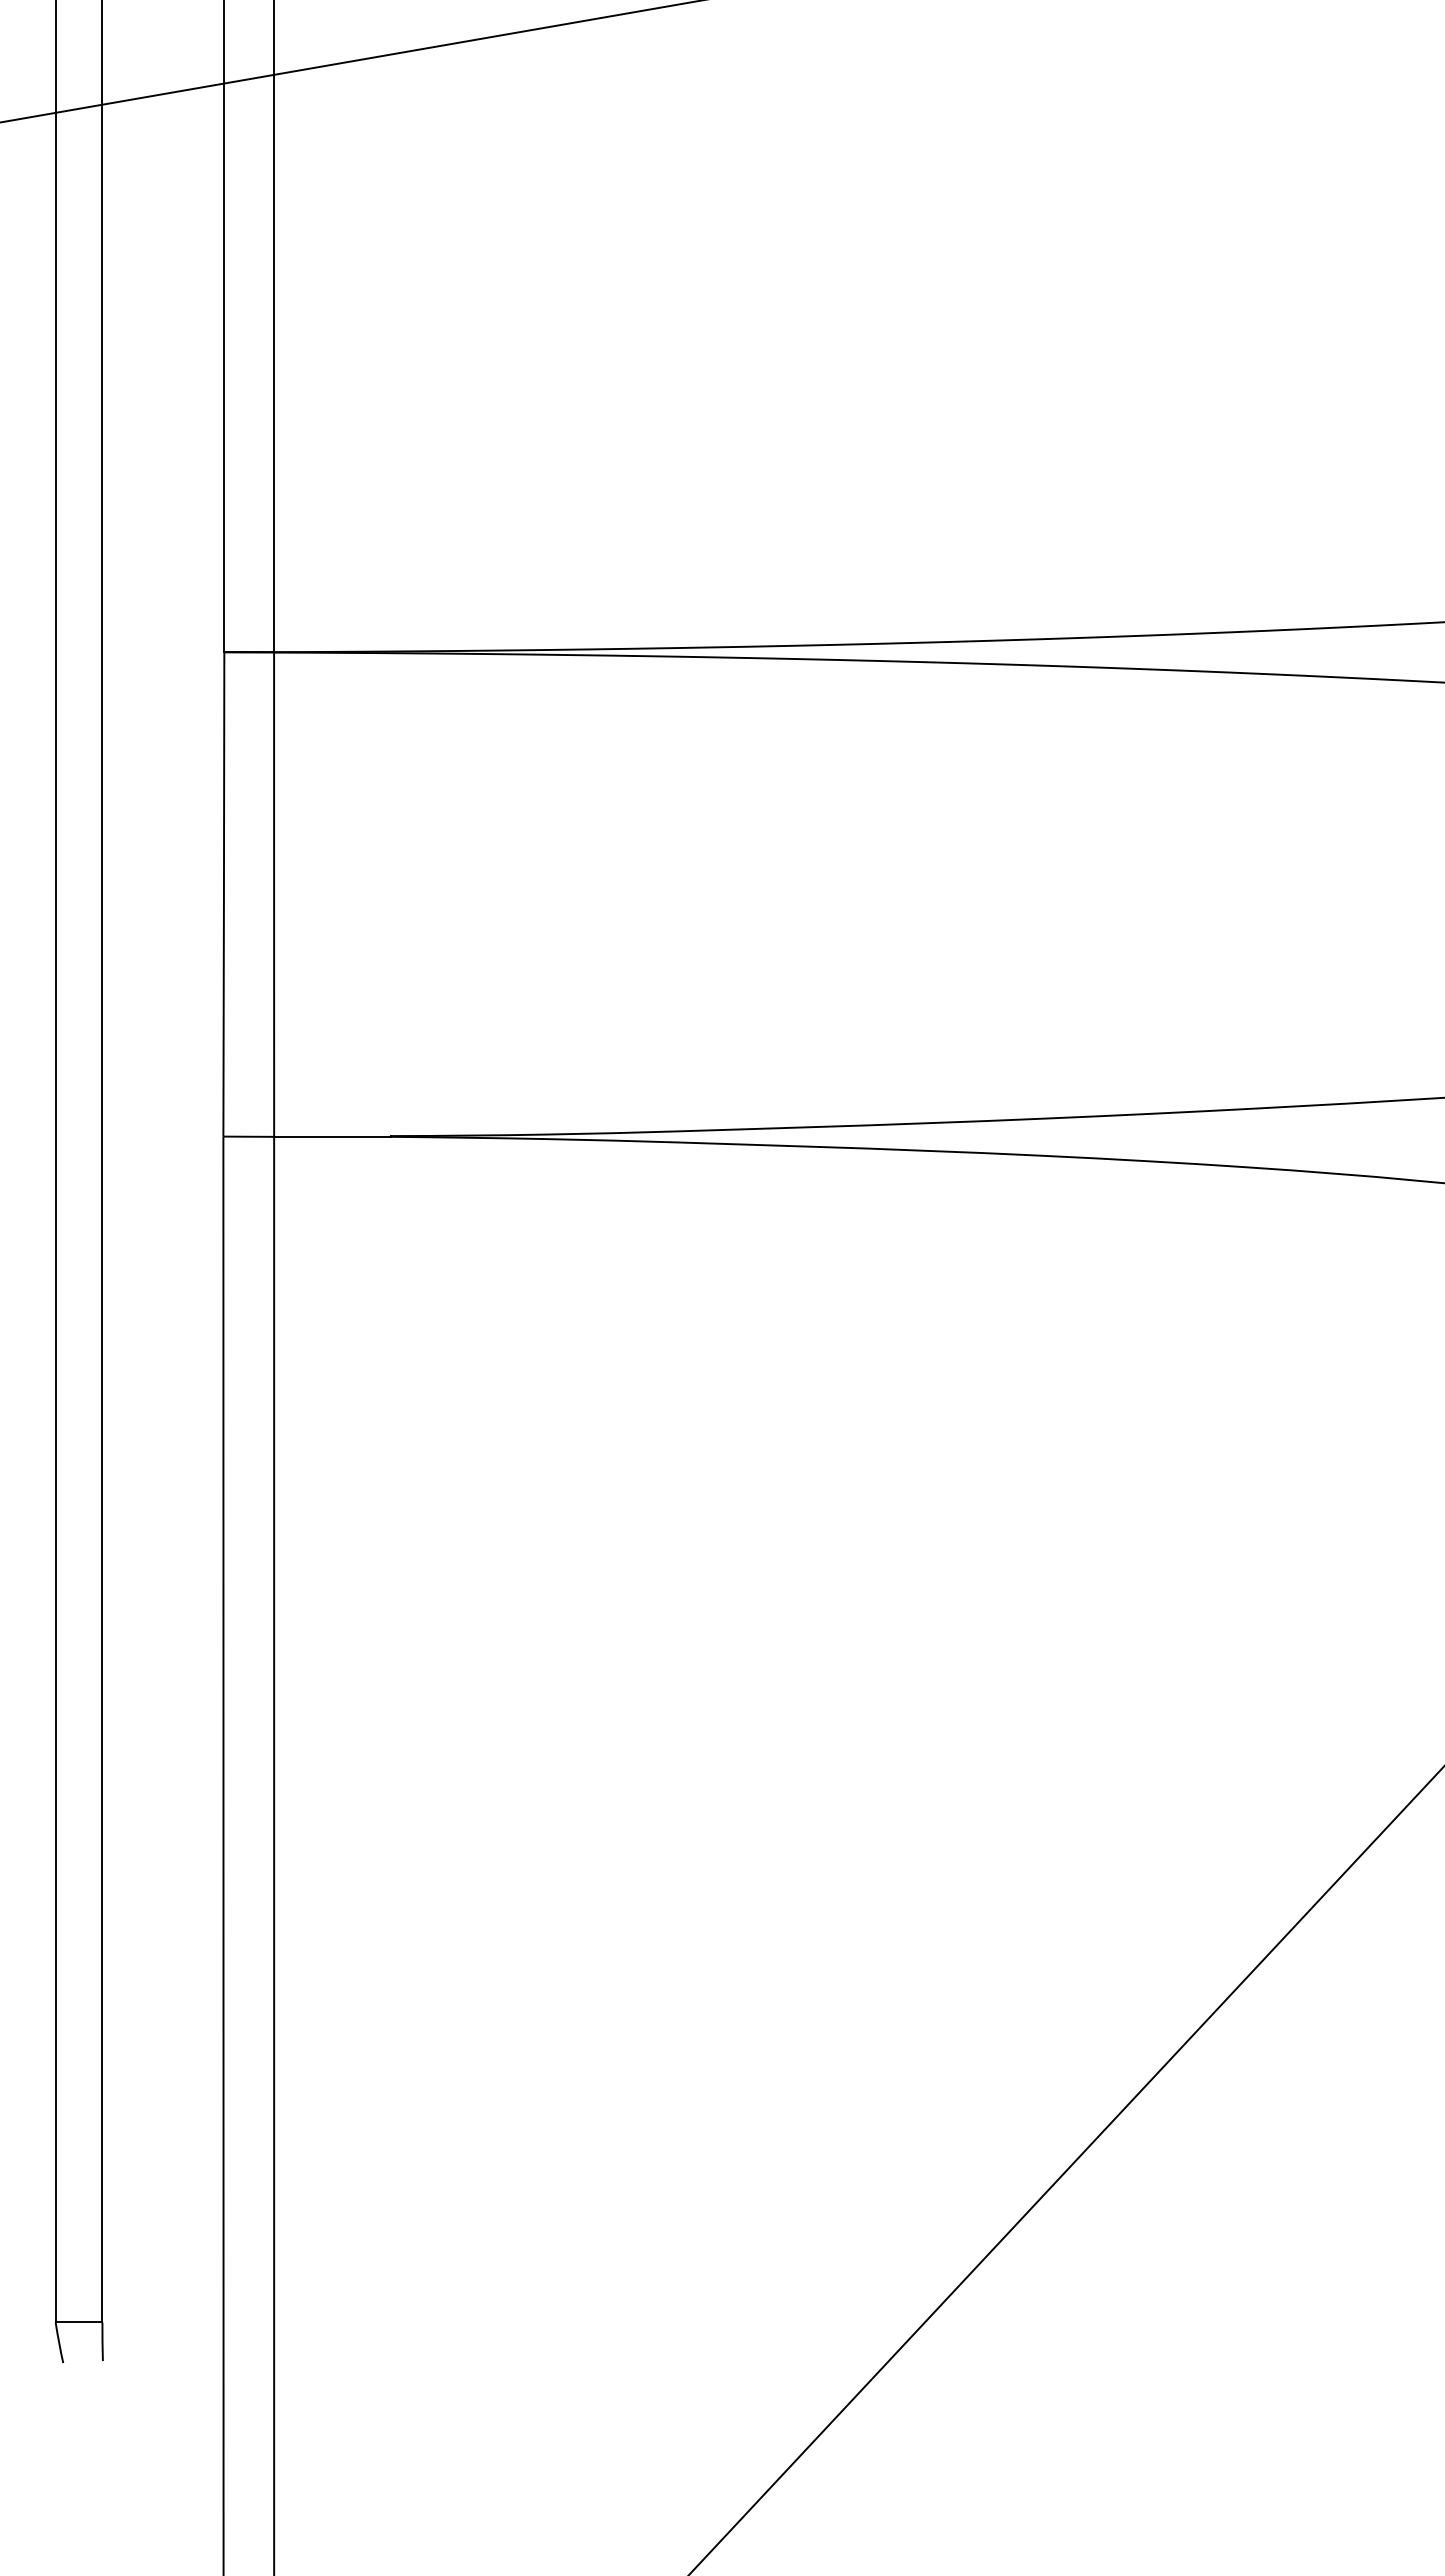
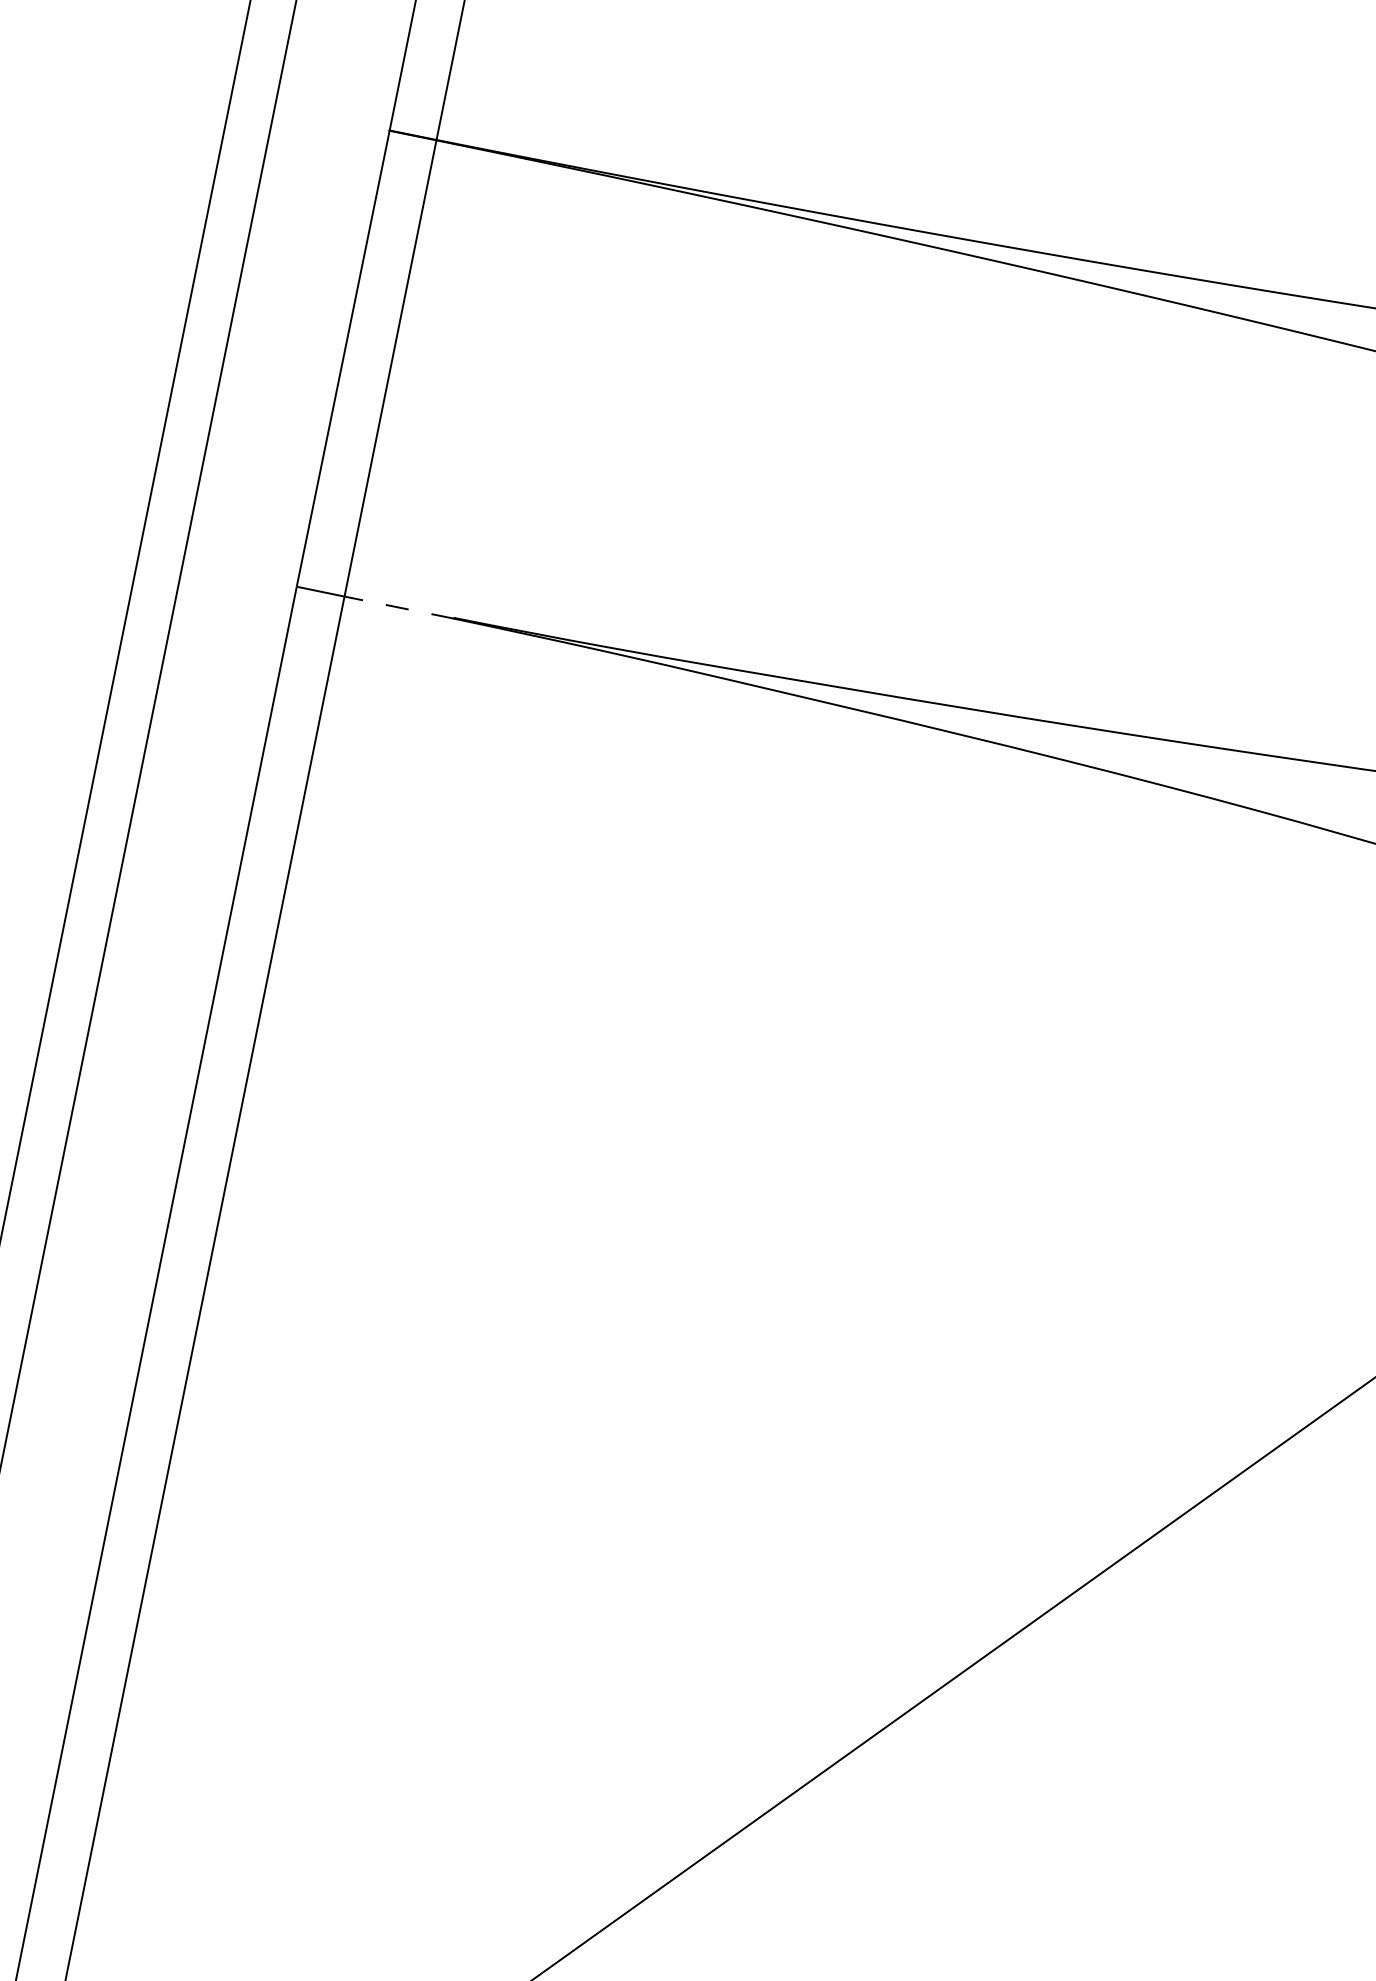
line: (331, 1136) -> (398, 607), solid -> dashed

